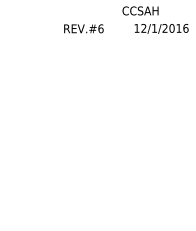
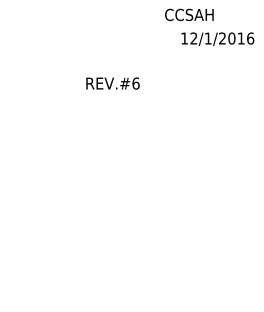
text: (83, 28) -> (112, 83), moved

